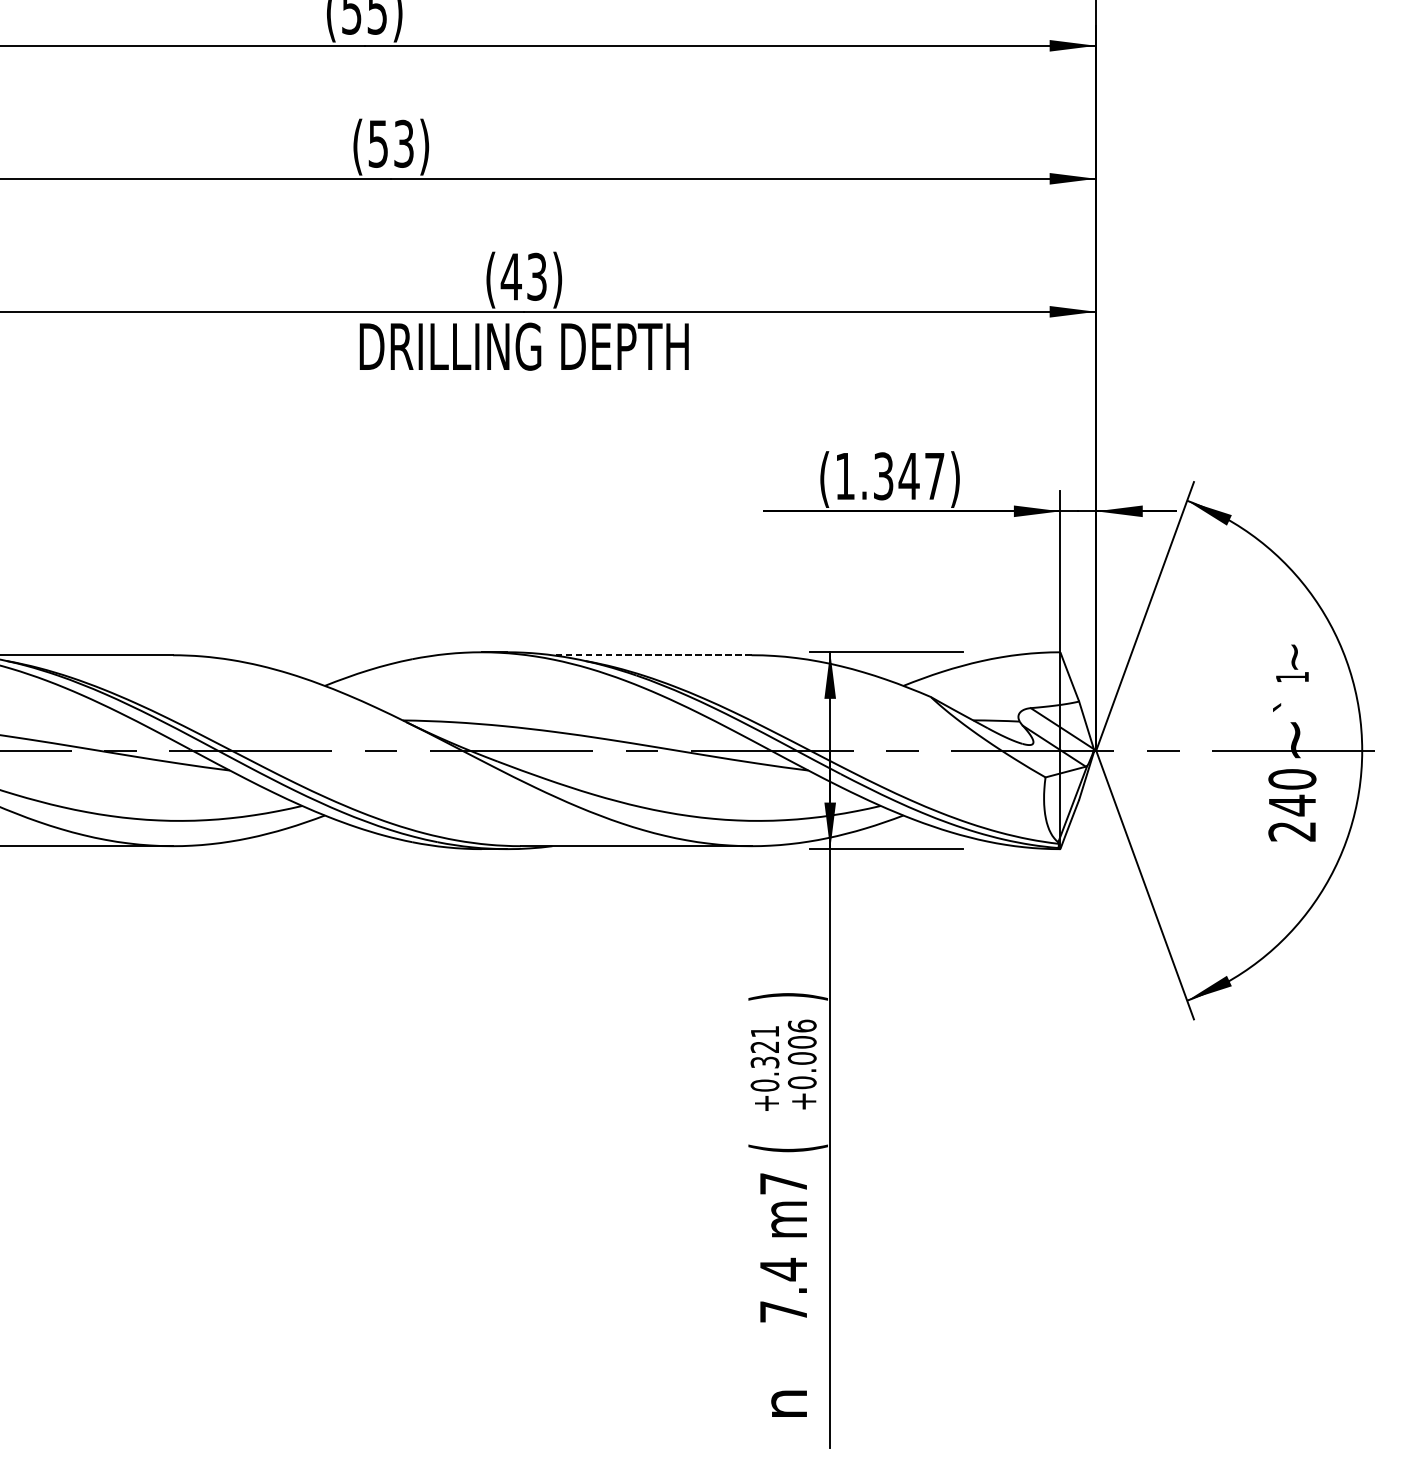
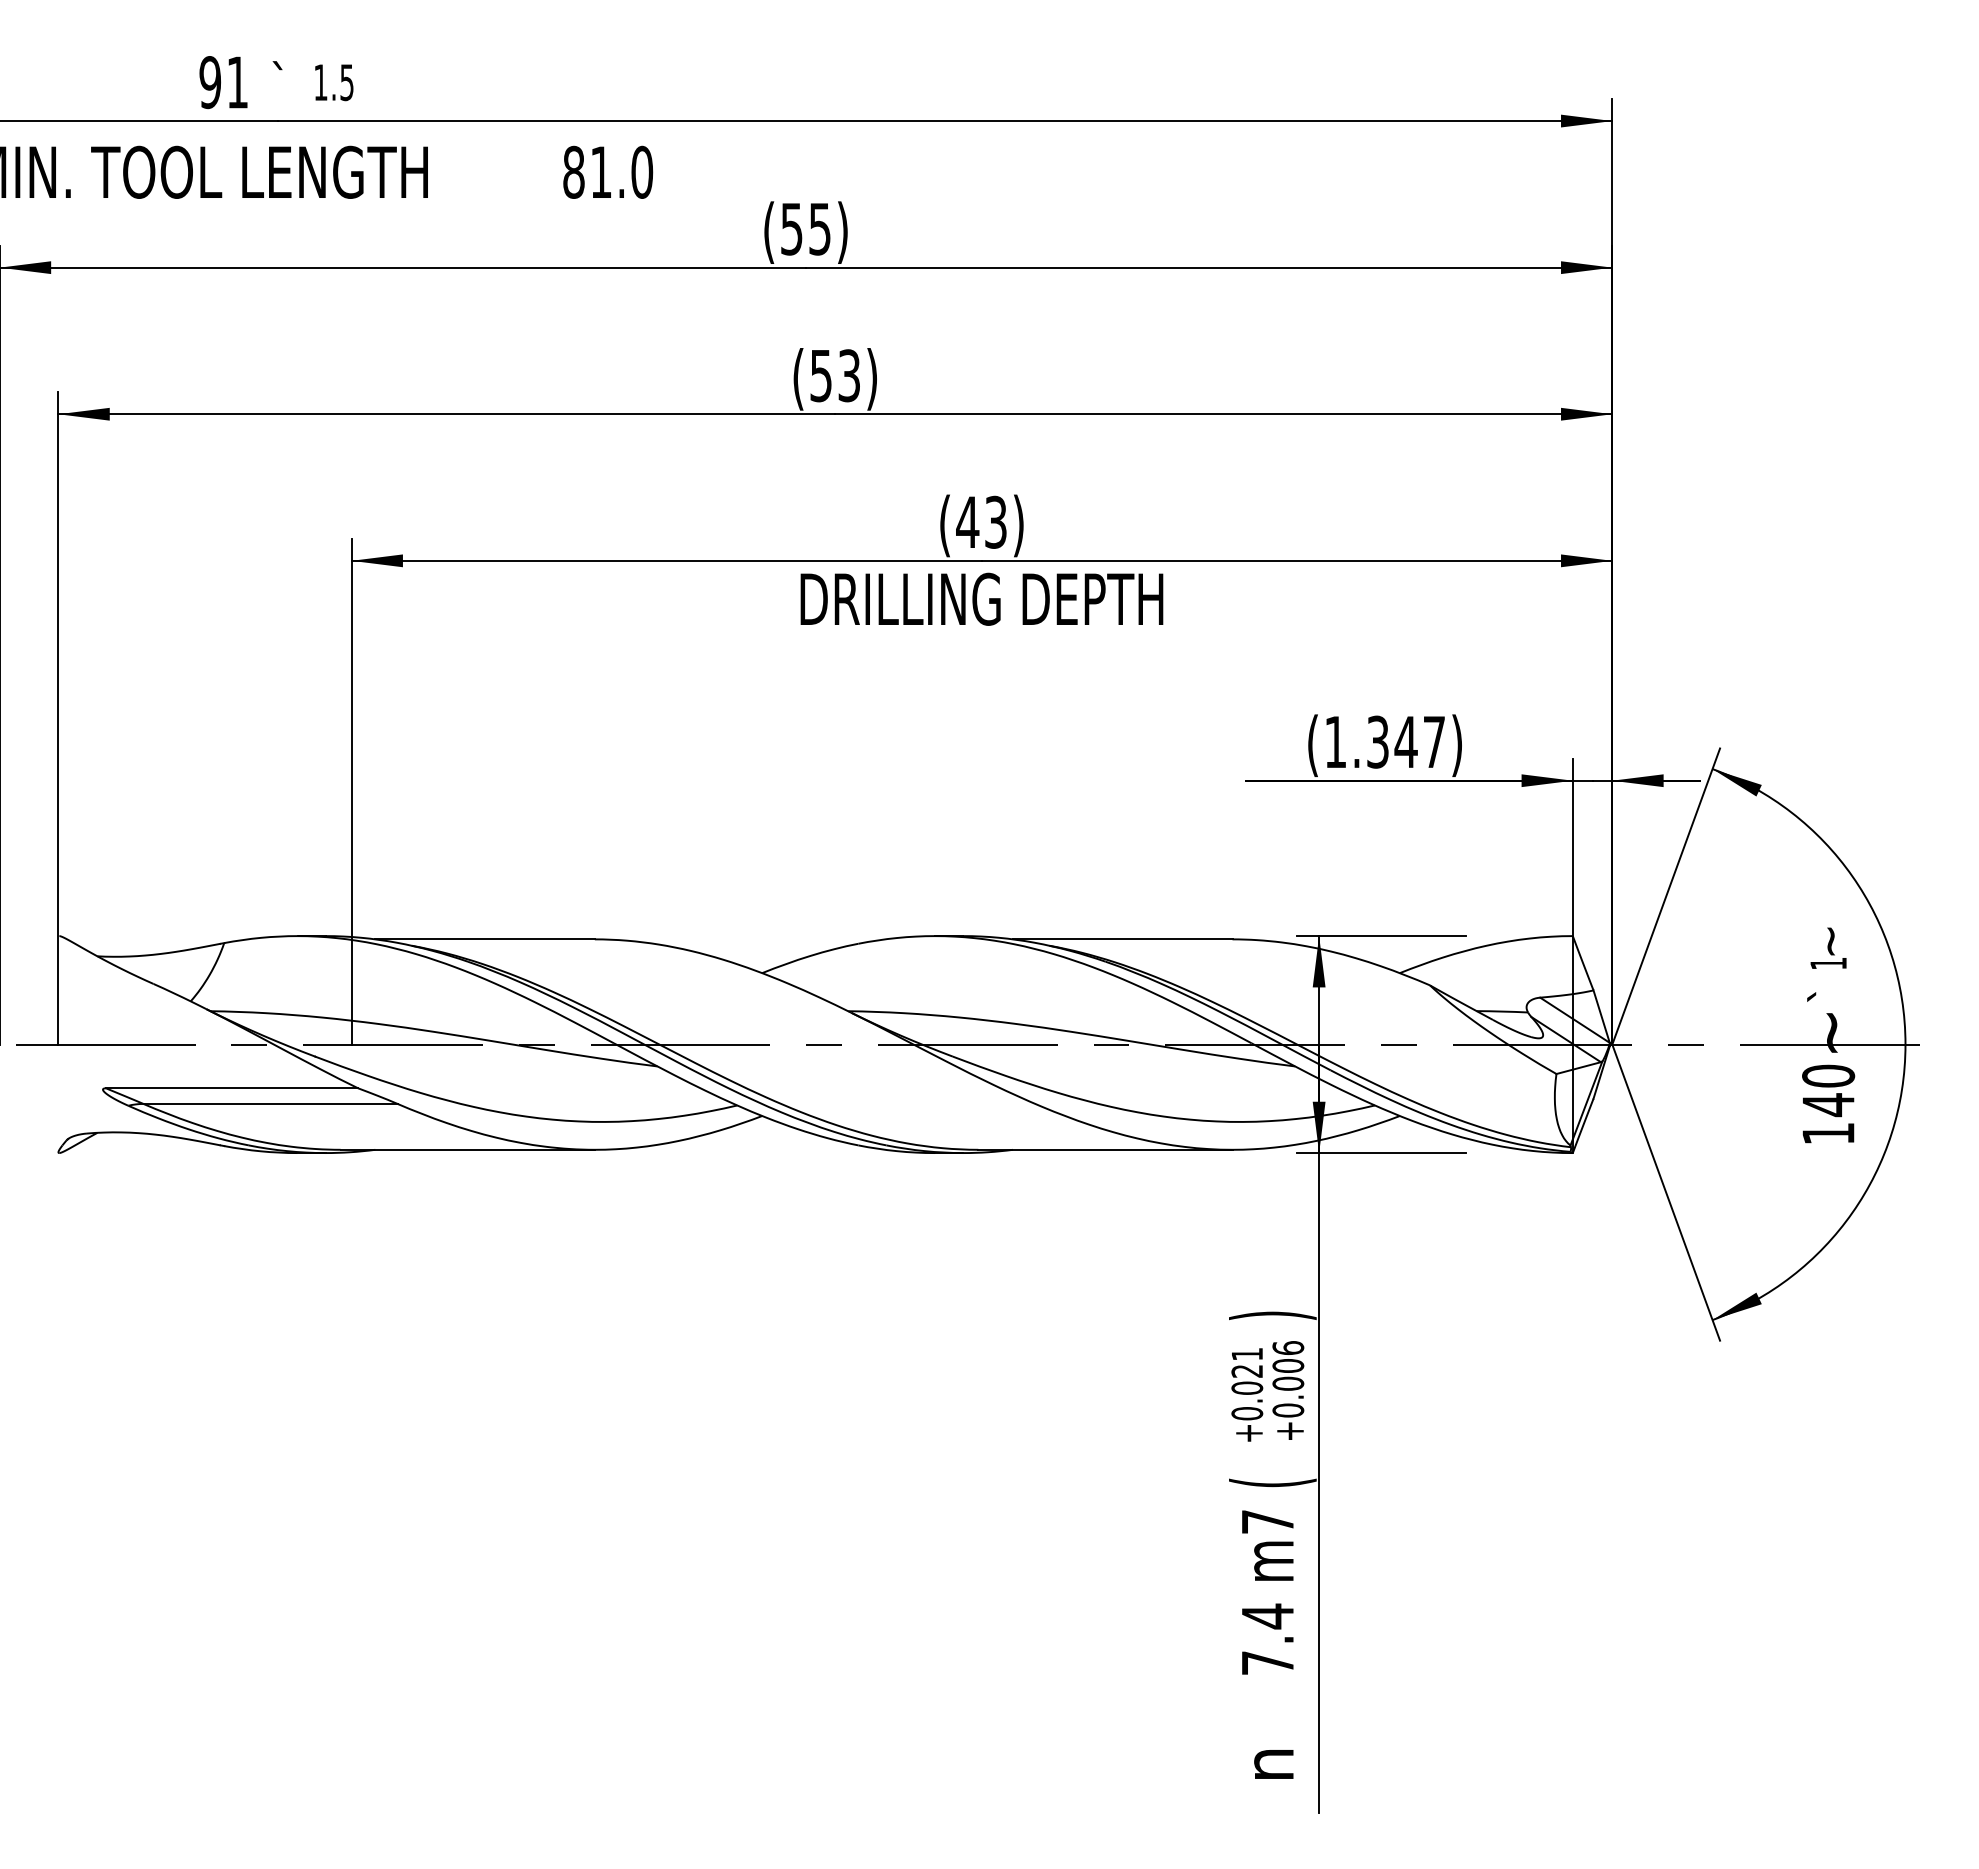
line: (651, 655) -> (1122, 939), dashed -> solid
text: (1292, 831) -> (1828, 1133), 240 -> 140
text: (765, 1061) -> (1247, 1387), +0.321 -> +0.021

